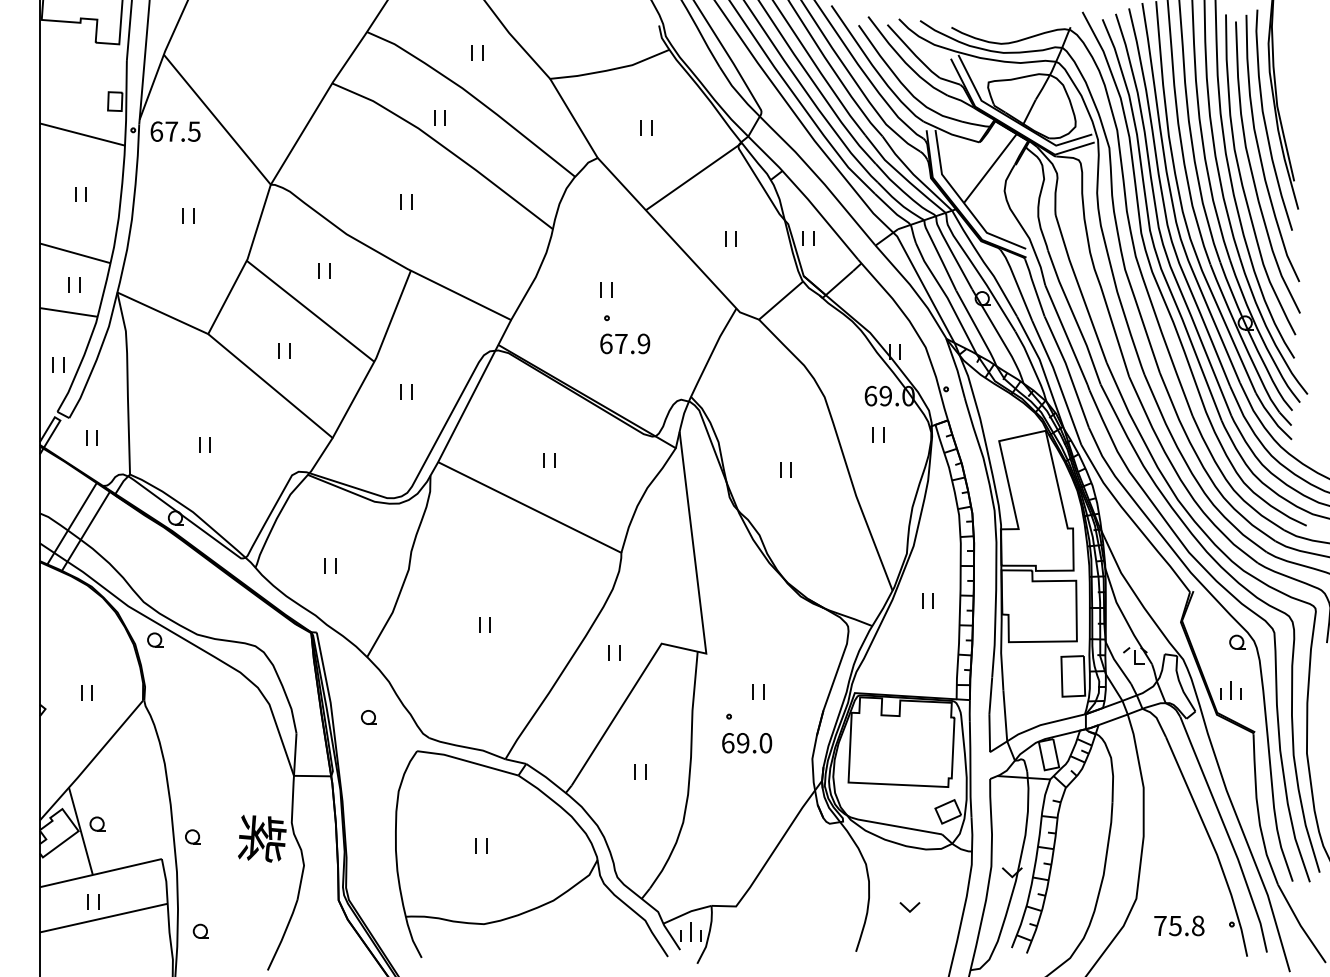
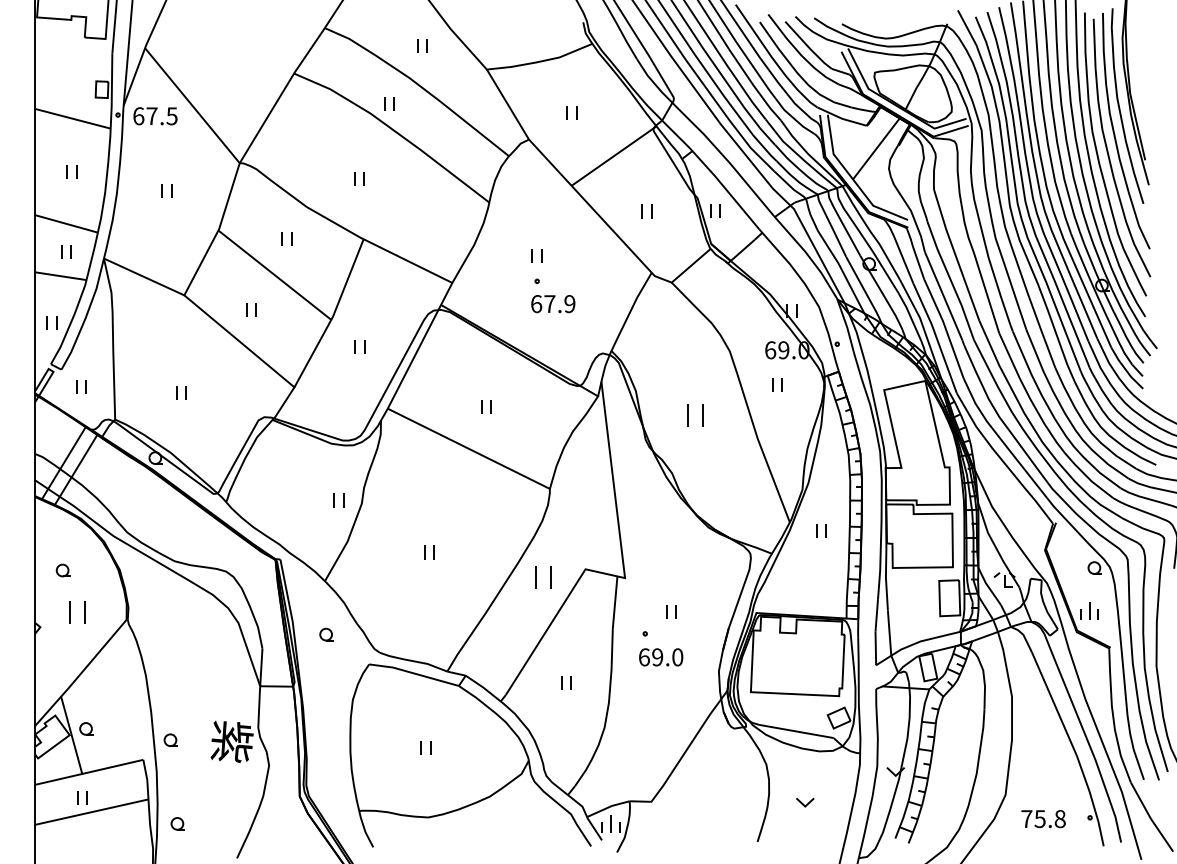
part: (785, 469) -> (695, 415), size x1.6
part: (330, 565) -> (339, 500), moved
part: (155, 639) -> (63, 570), moved
part: (614, 652) -> (543, 577), size x1.6
part: (86, 692) -> (76, 612), size x1.6

